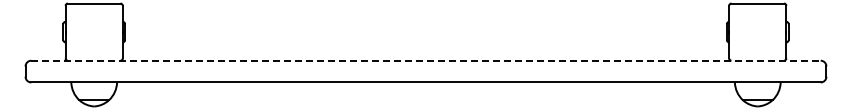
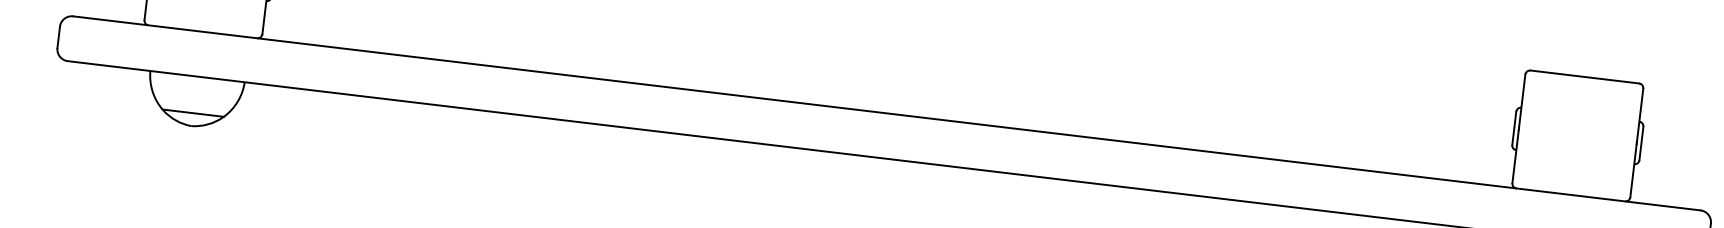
line: (425, 60) -> (885, 112), dashed -> solid

